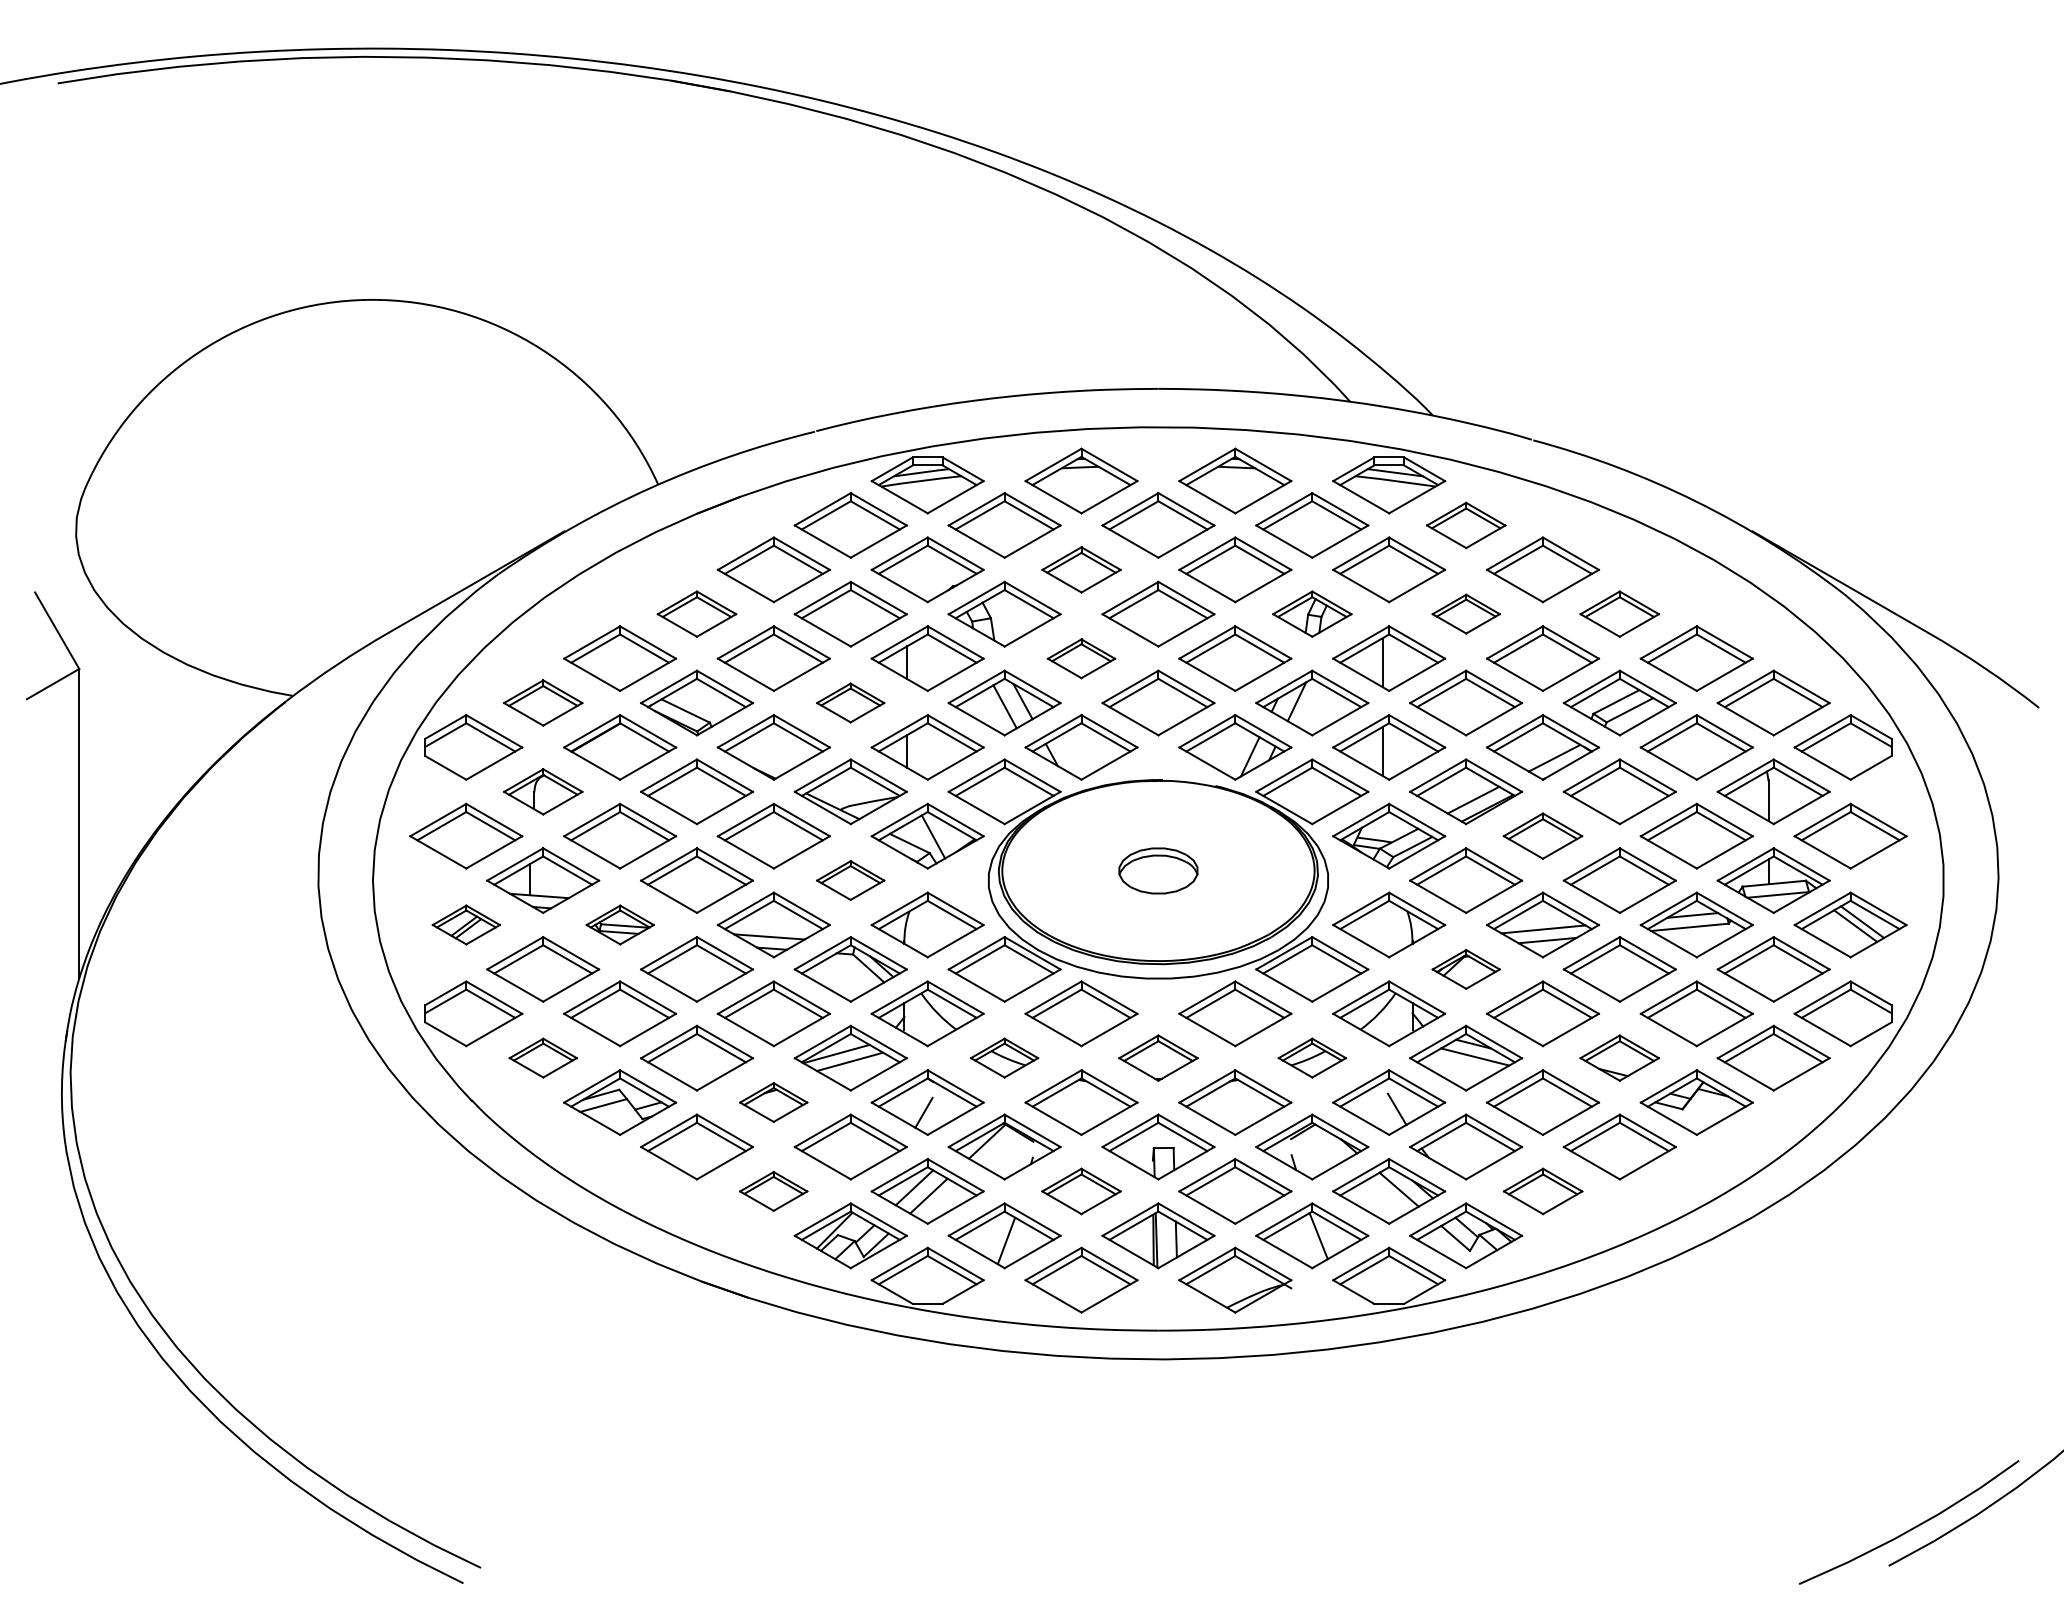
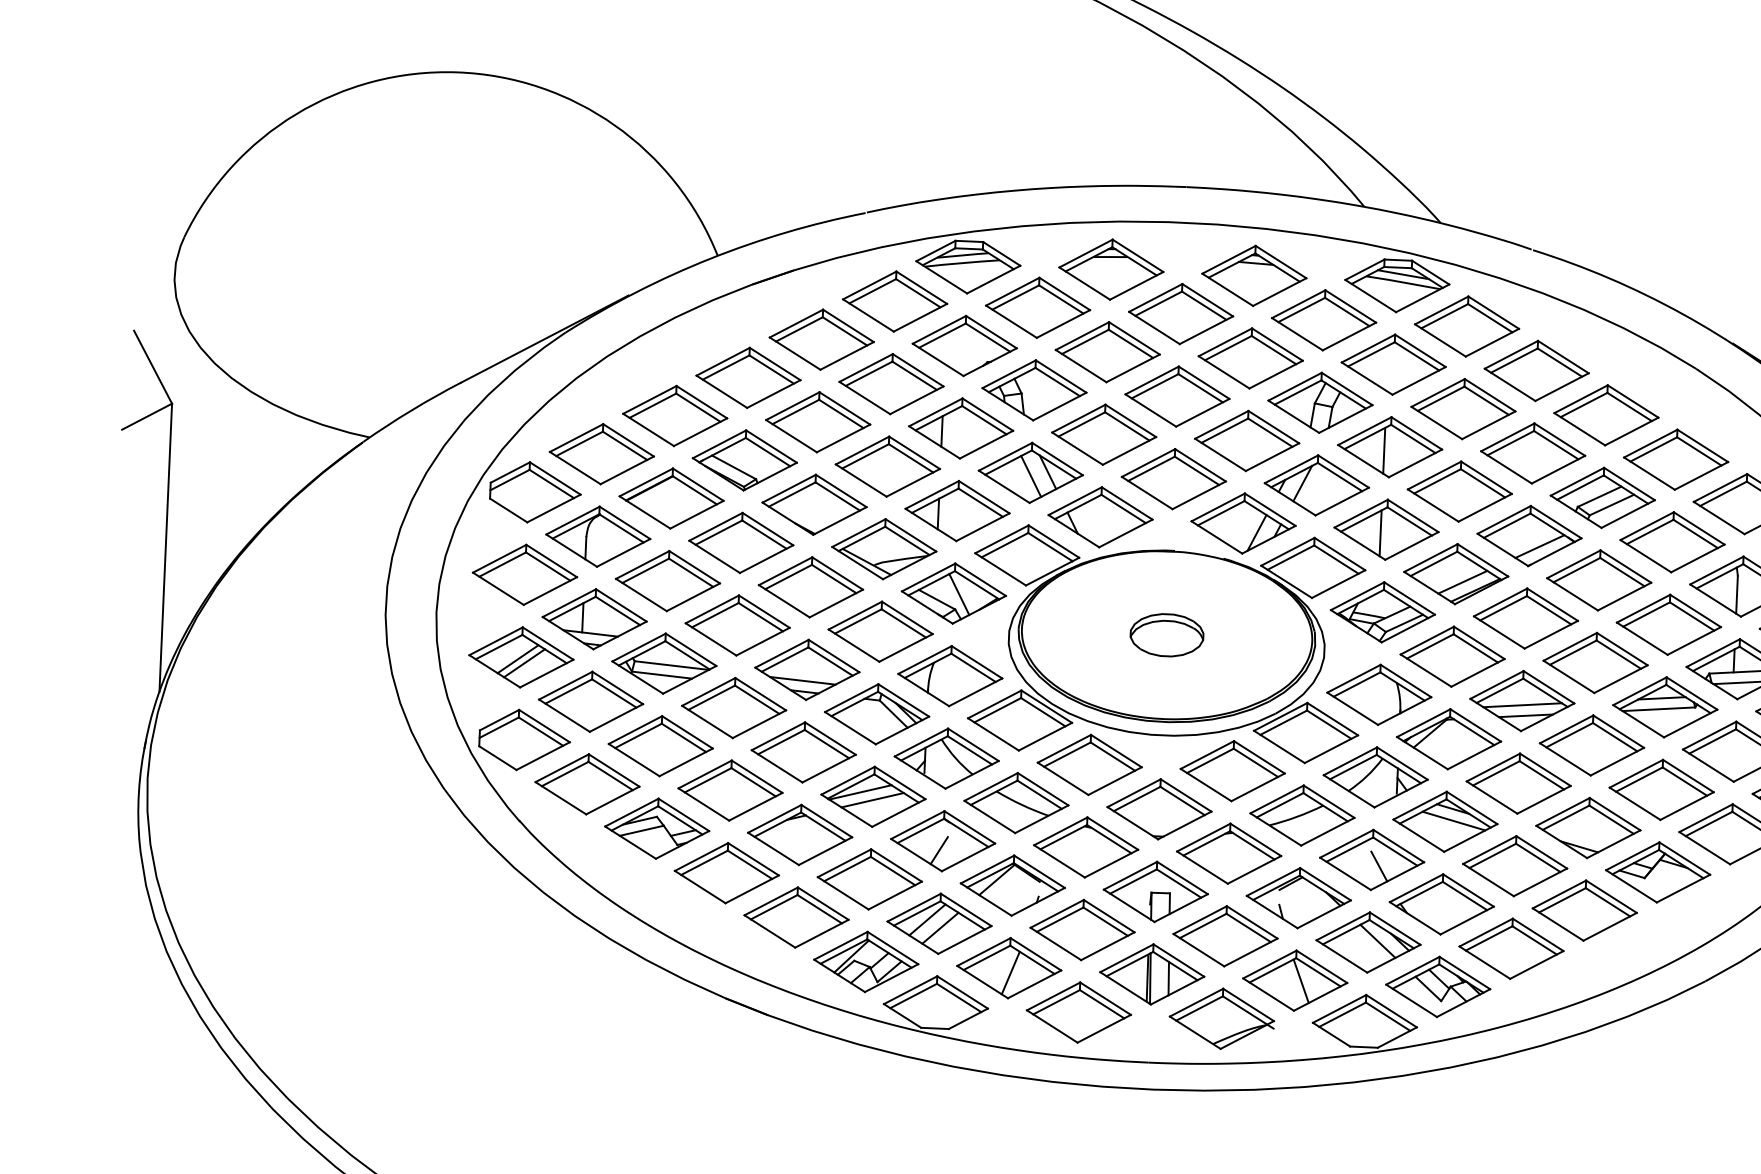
part: (1466, 525) -> (1467, 326), size x1.43
part: (1081, 569) -> (1107, 351), size x1.43
part: (696, 613) -> (748, 377), size x1.43
part: (1312, 613) -> (1320, 402), size x1.43
part: (1466, 613) -> (1463, 408), size x1.67
part: (1619, 613) -> (1606, 414), size x1.43
part: (1081, 658) -> (1104, 434), size x1.67
part: (543, 702) -> (602, 453), size x1.43
part: (850, 702) -> (887, 466), size x1.67
part: (543, 791) -> (598, 536), size x1.43
part: (1542, 835) -> (1525, 617), size x1.43
part: (850, 880) -> (880, 631), size x1.67
part: (466, 924) -> (521, 656), size x1.67
part: (620, 924) -> (664, 663), size x1.67
part: (1466, 969) -> (1449, 739), size x1.67
part: (543, 1057) -> (587, 783), size x1.67
part: (1004, 1057) -> (1016, 802), size x1.67
part: (1158, 1057) -> (1159, 808), size x1.43
part: (1312, 1057) -> (1302, 814), size x1.67
part: (1619, 1057) -> (1588, 827), size x1.43
part: (773, 1102) -> (799, 834), size x1.67
part: (773, 1191) -> (796, 917), size x1.67
part: (1081, 1191) -> (1082, 930), size x1.43
part: (1543, 1191) -> (1512, 948), size x1.43

